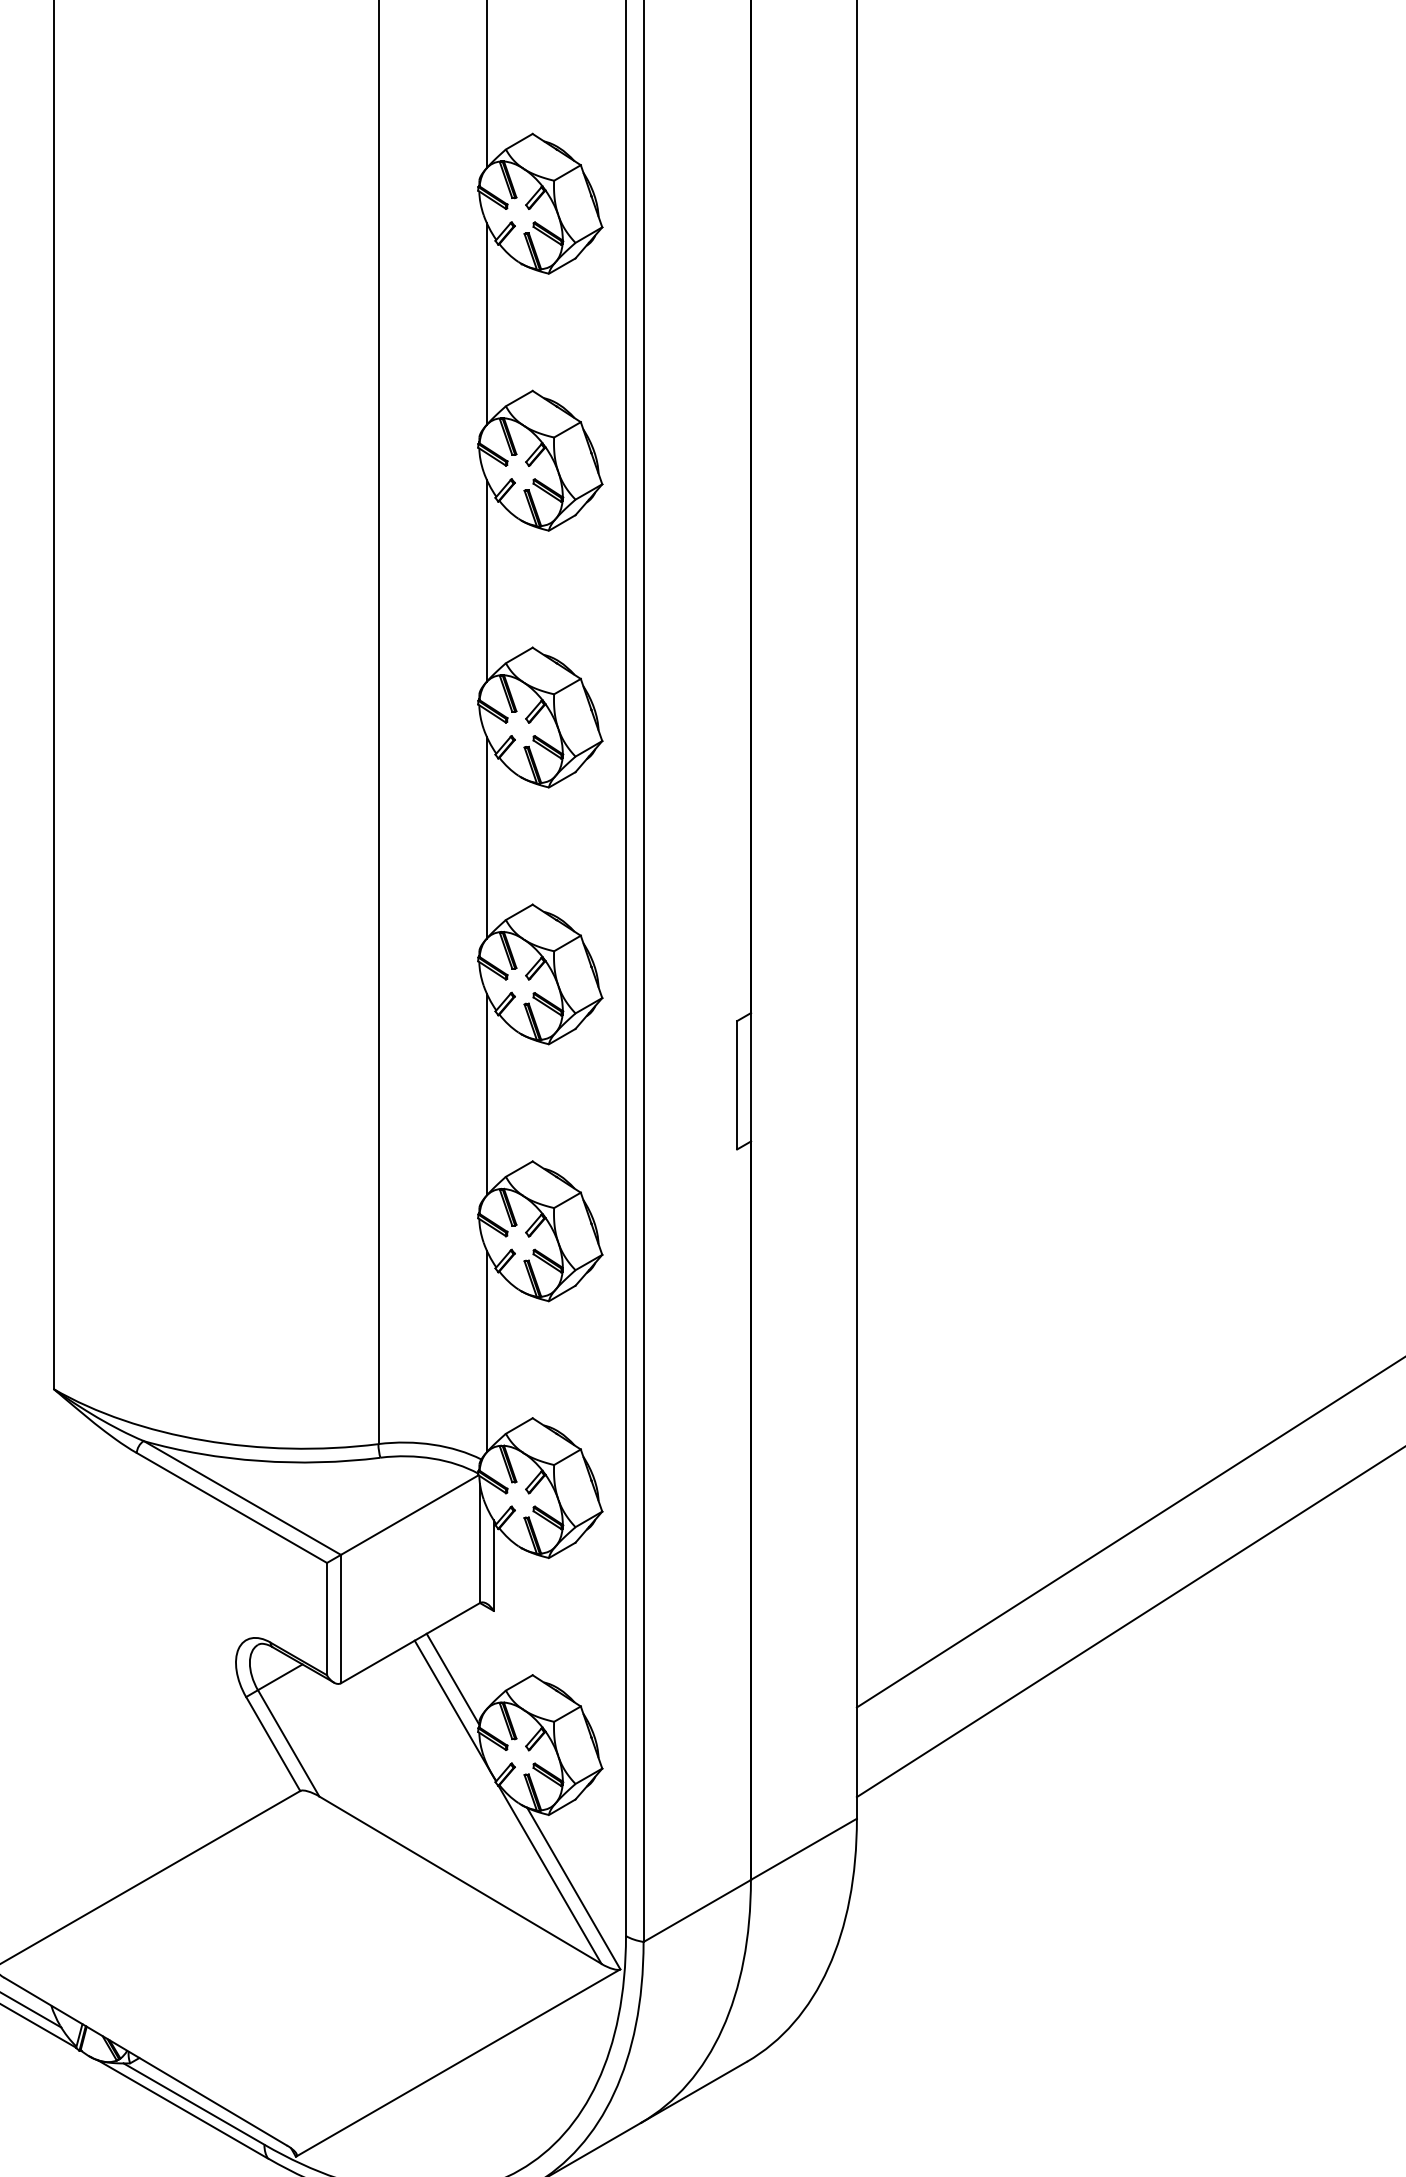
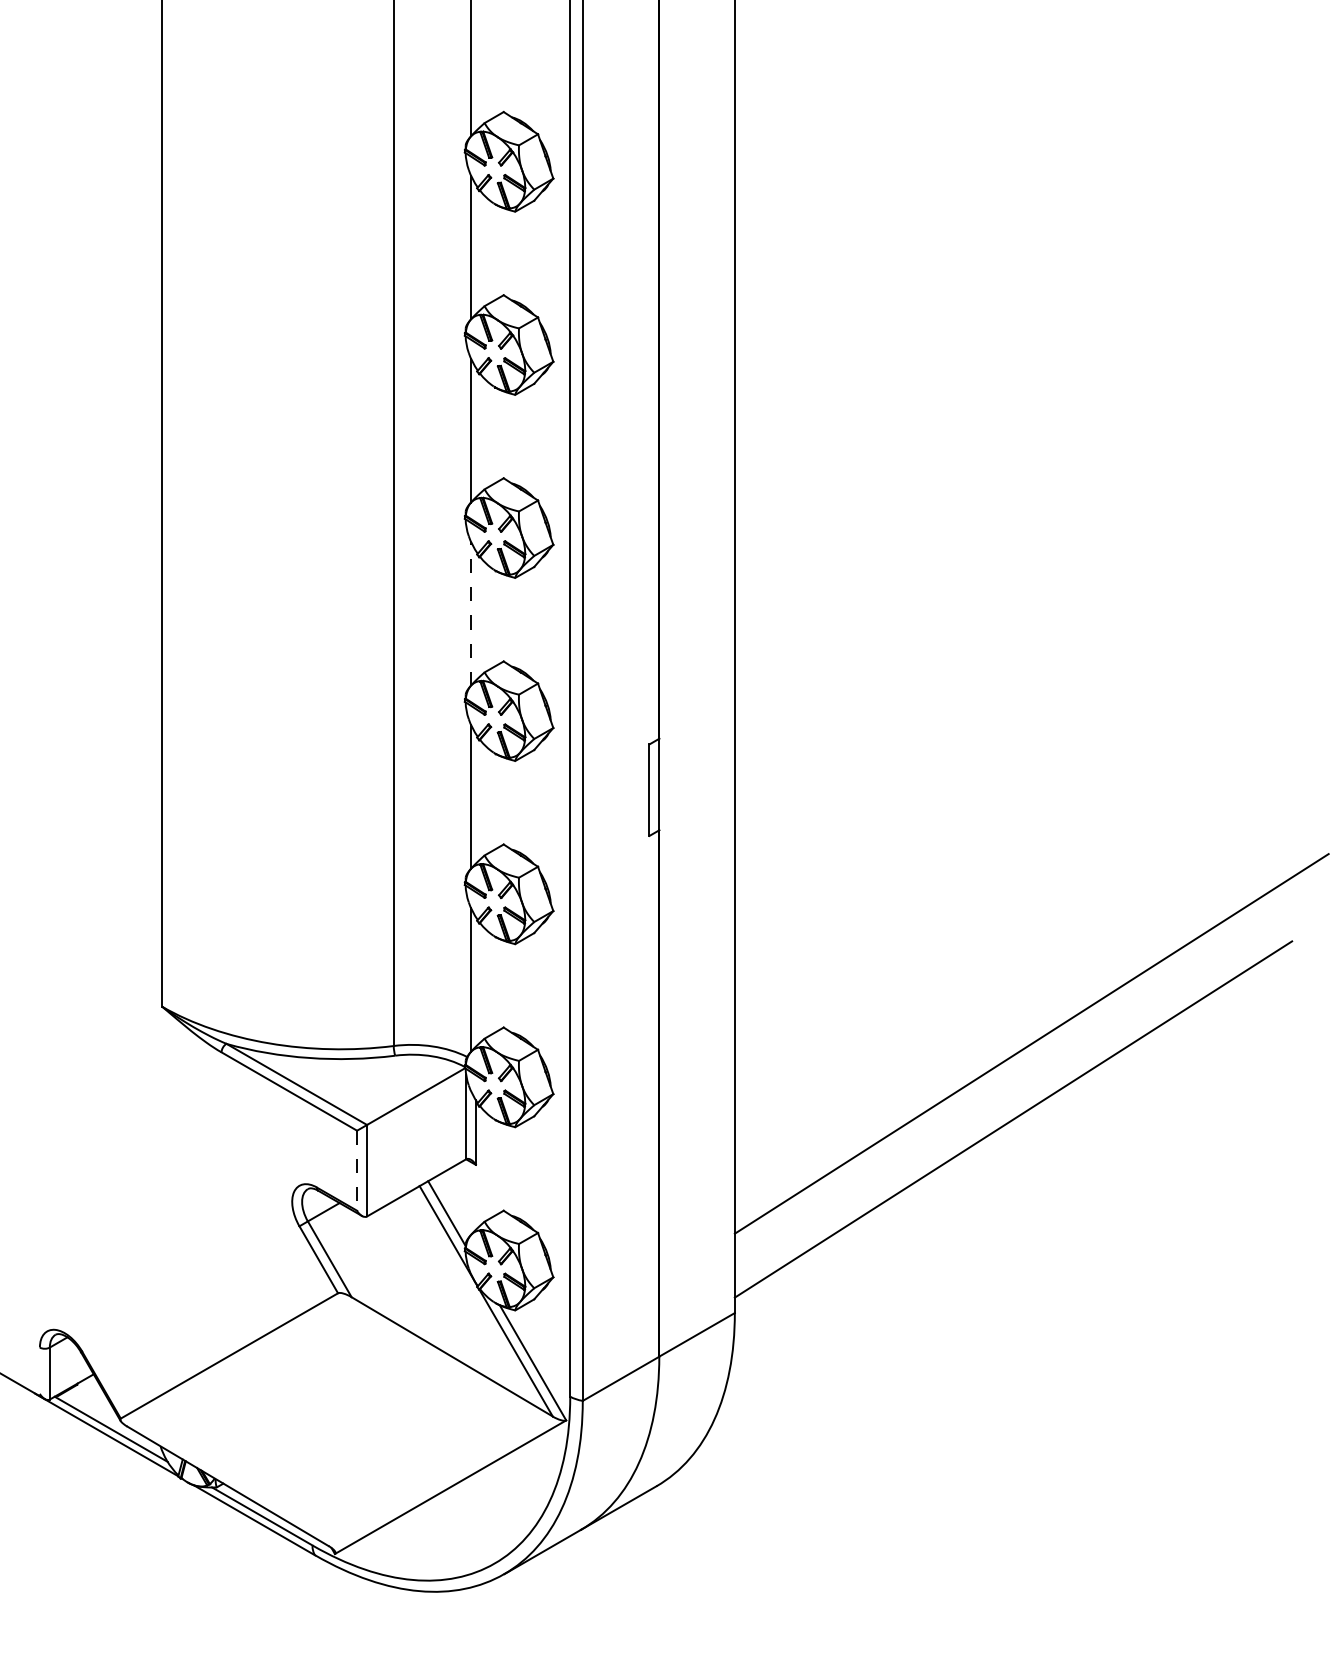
line: (487, 837) -> (471, 613), solid -> dashed
line: (327, 1620) -> (357, 1171), solid -> dashed

